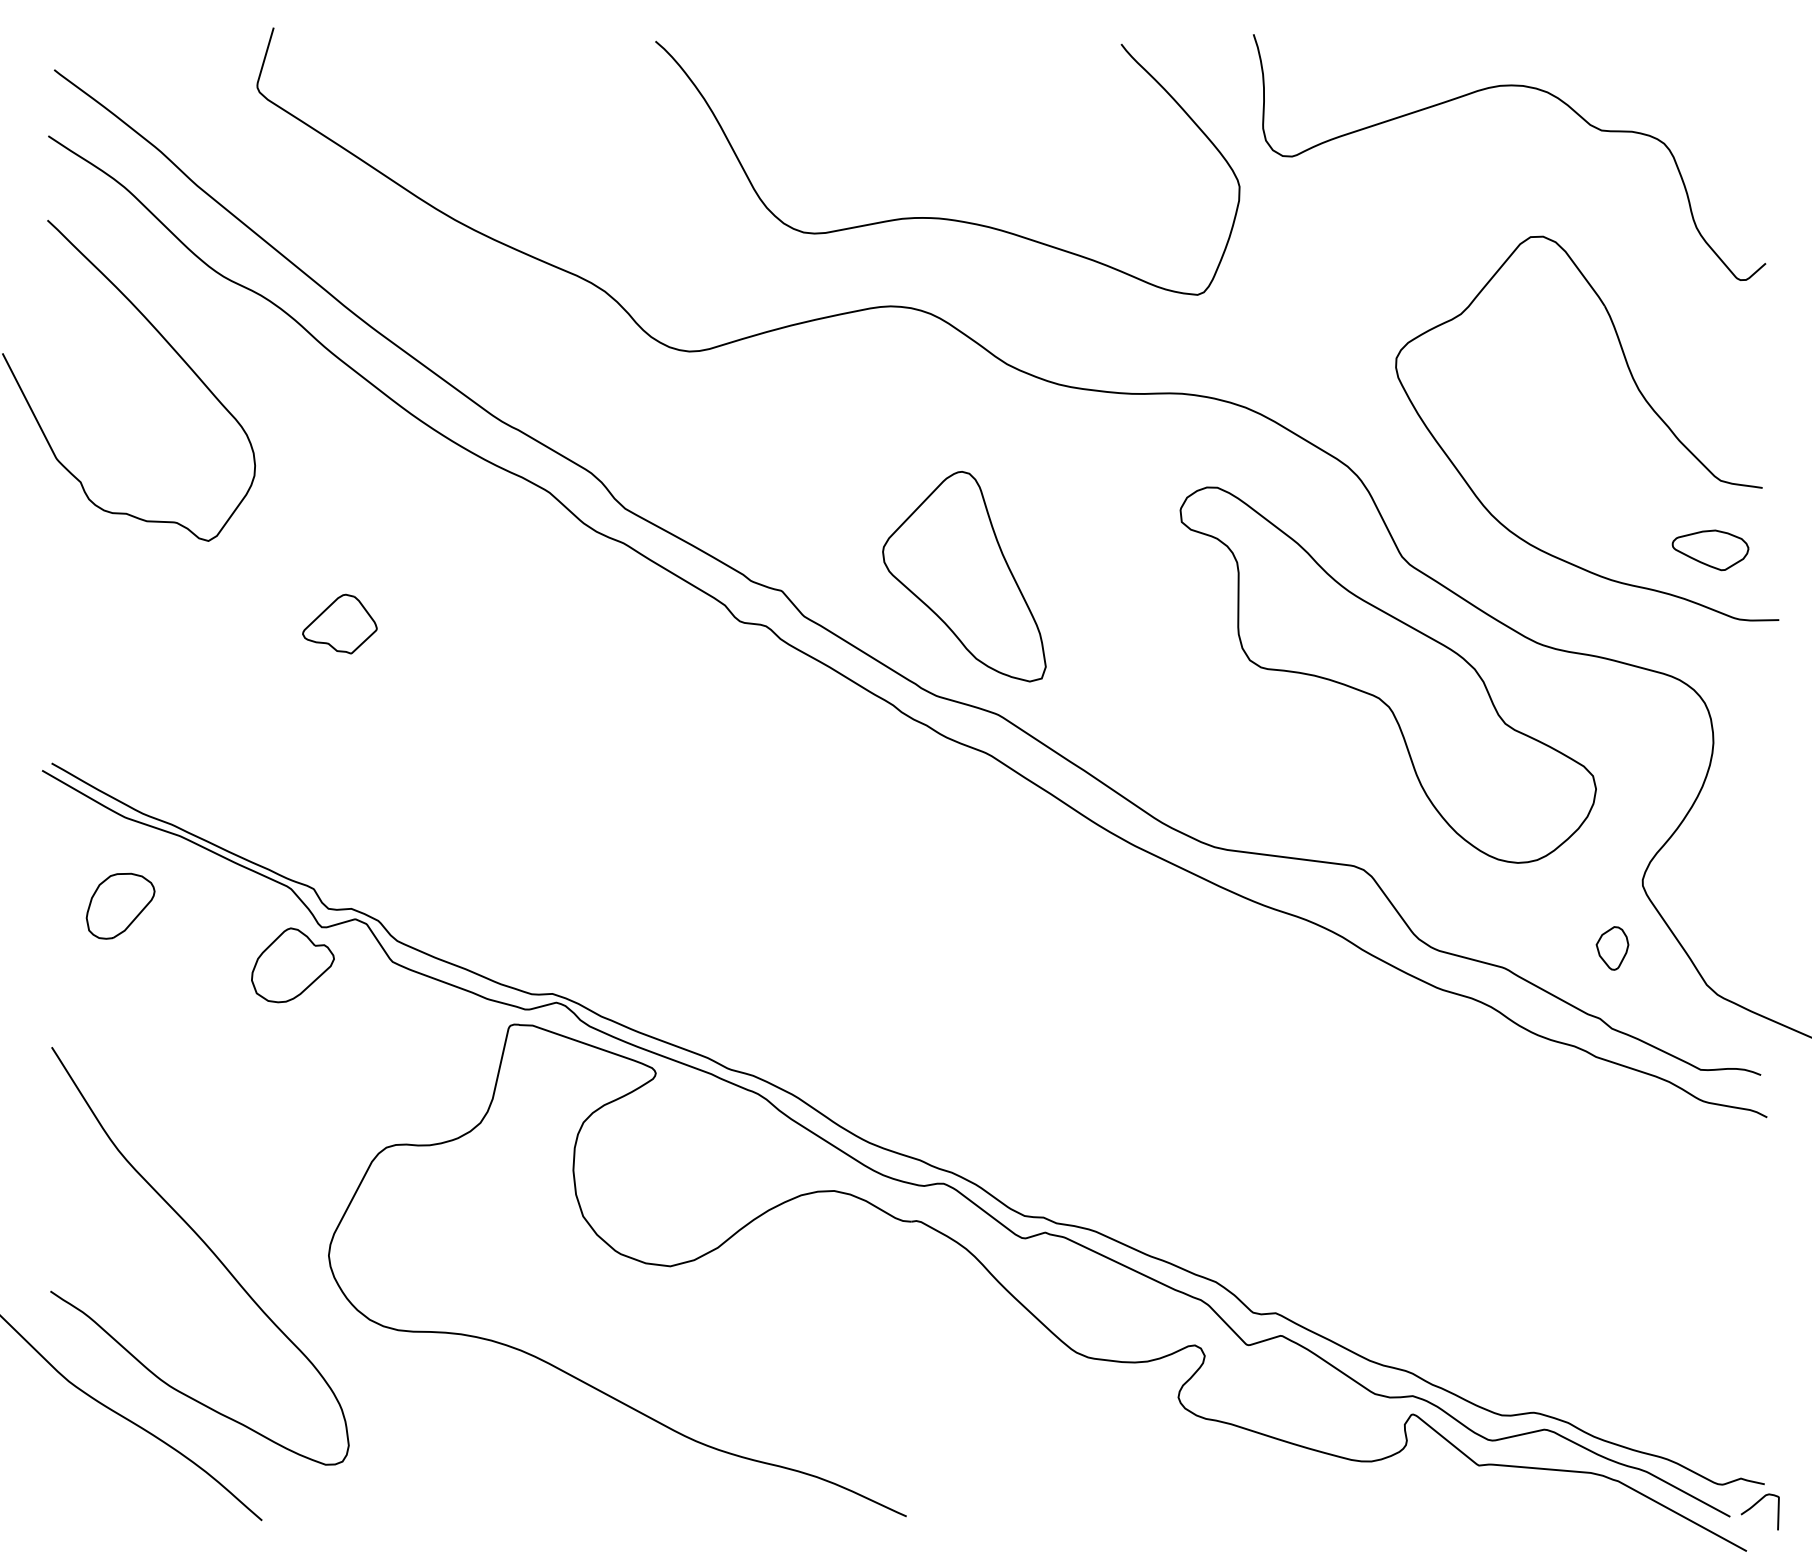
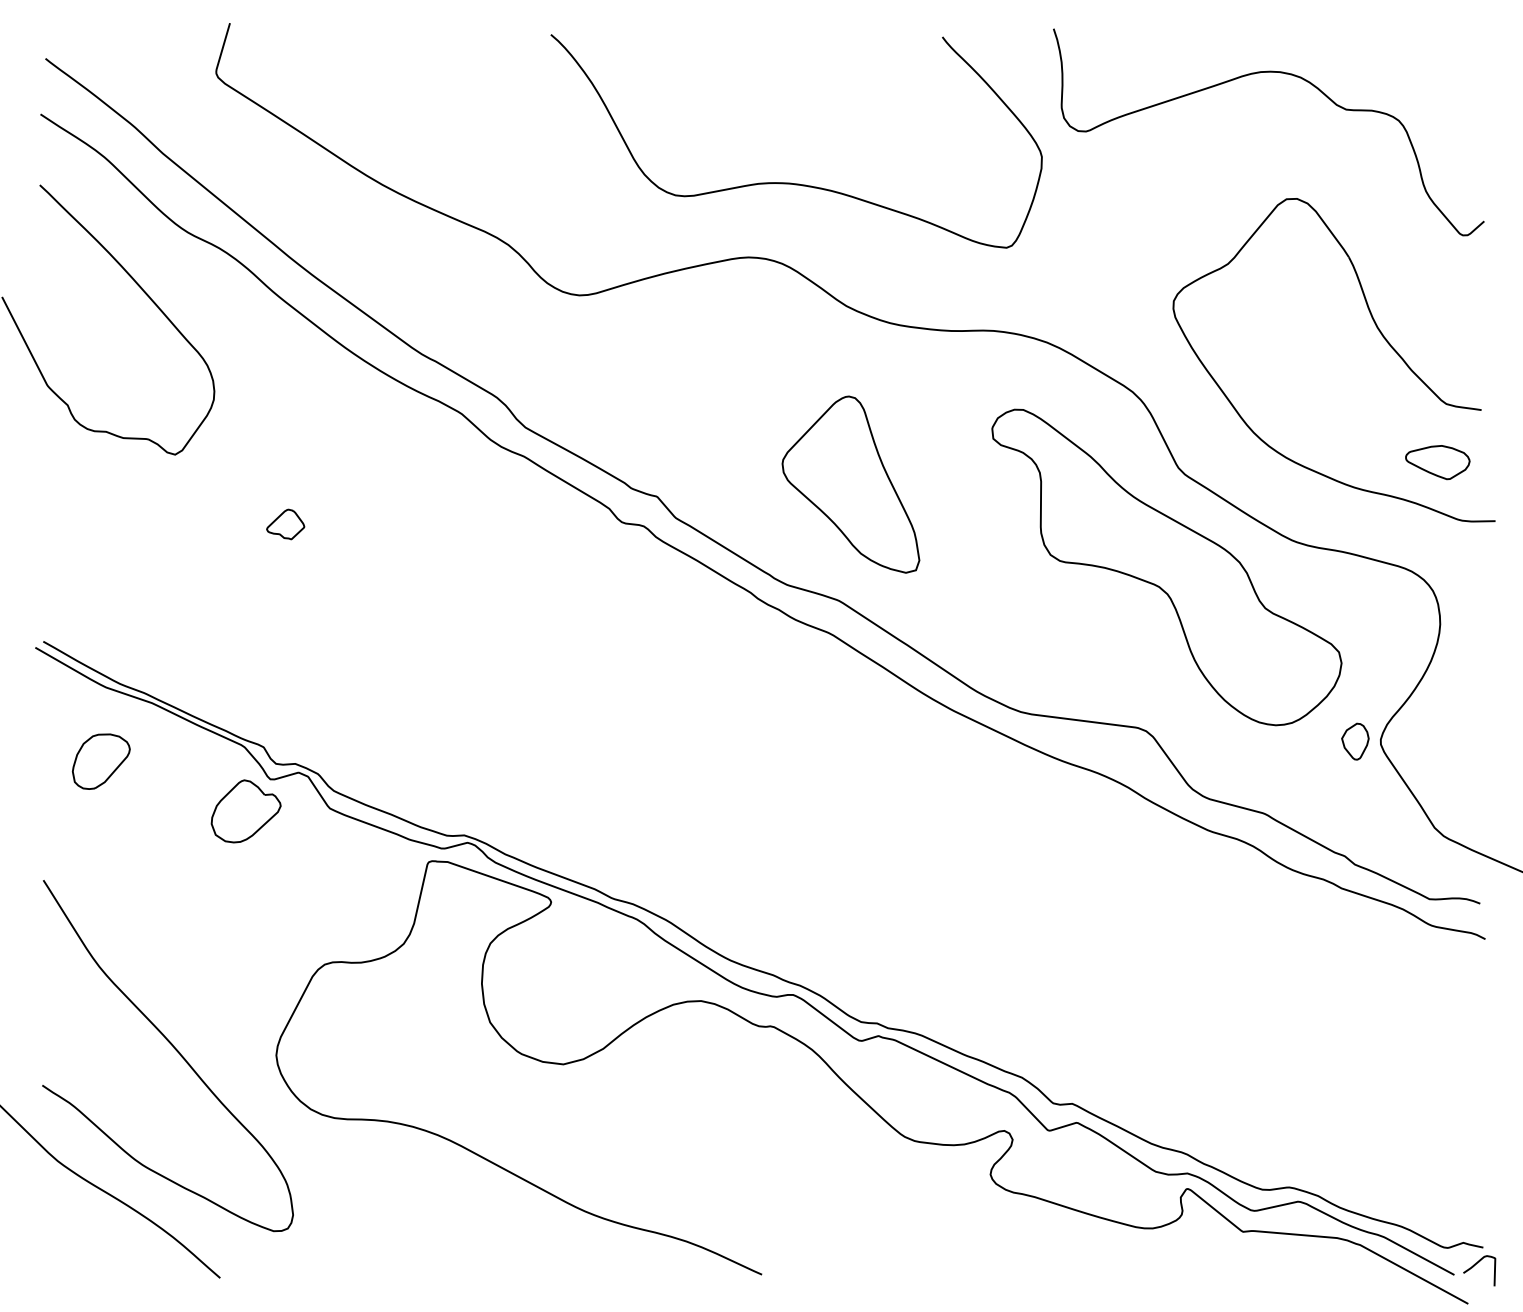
part: (964, 576) -> (851, 484), moved
part: (339, 623) -> (285, 524), size x0.6
part: (1612, 948) -> (1355, 741), moved

